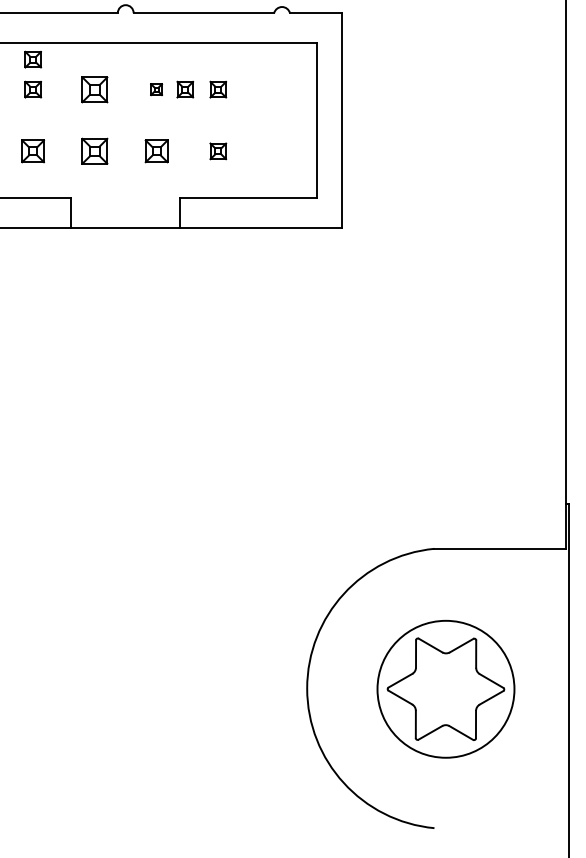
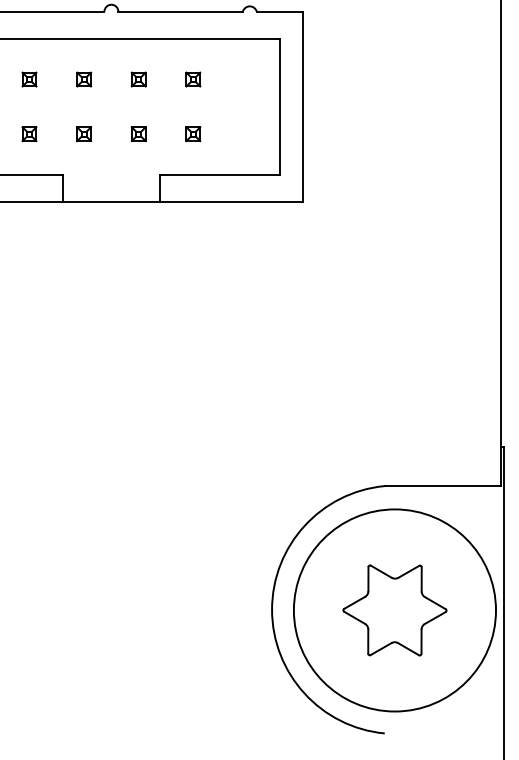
part: (33, 59) -> (29, 52), removed
part: (94, 89) -> (83, 79), size x0.62
part: (156, 89) -> (138, 79), size x1.43
part: (185, 89) -> (164, 79), removed
part: (33, 151) -> (29, 134), size x0.71
part: (94, 151) -> (83, 134), size x0.62
part: (156, 151) -> (138, 134), size x0.71
circle: (445, 689) -> (394, 610), size x1.67

